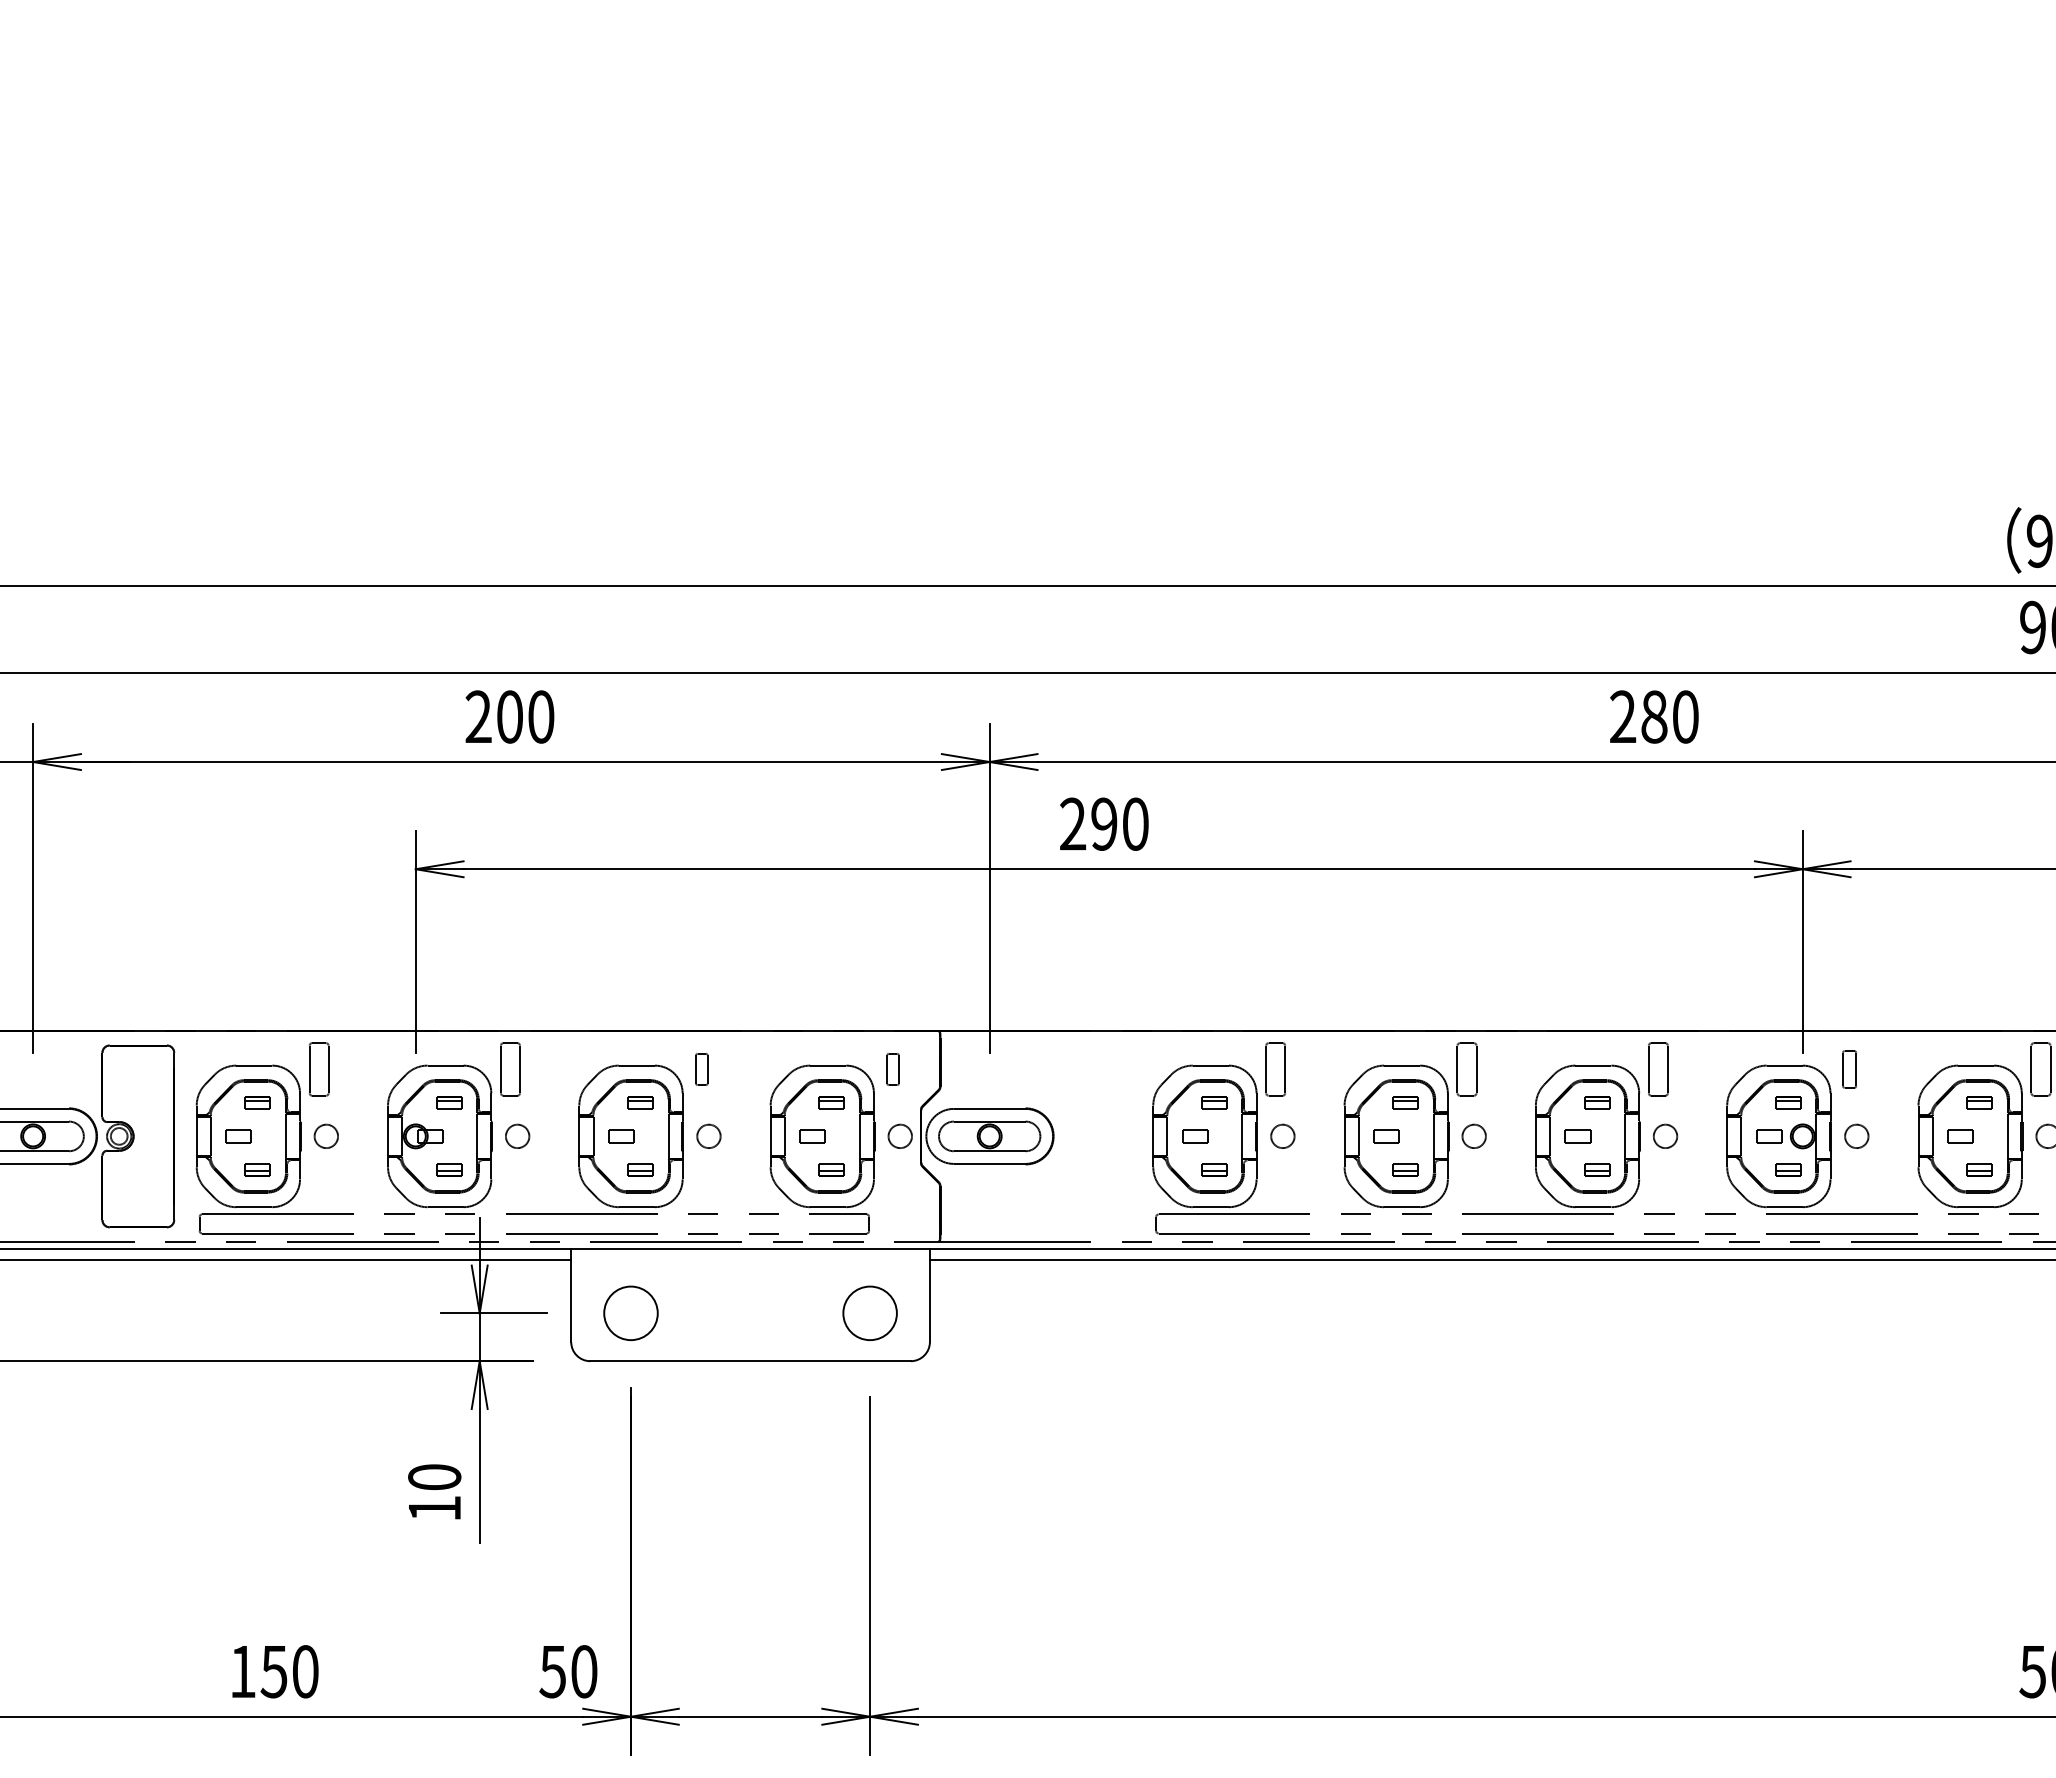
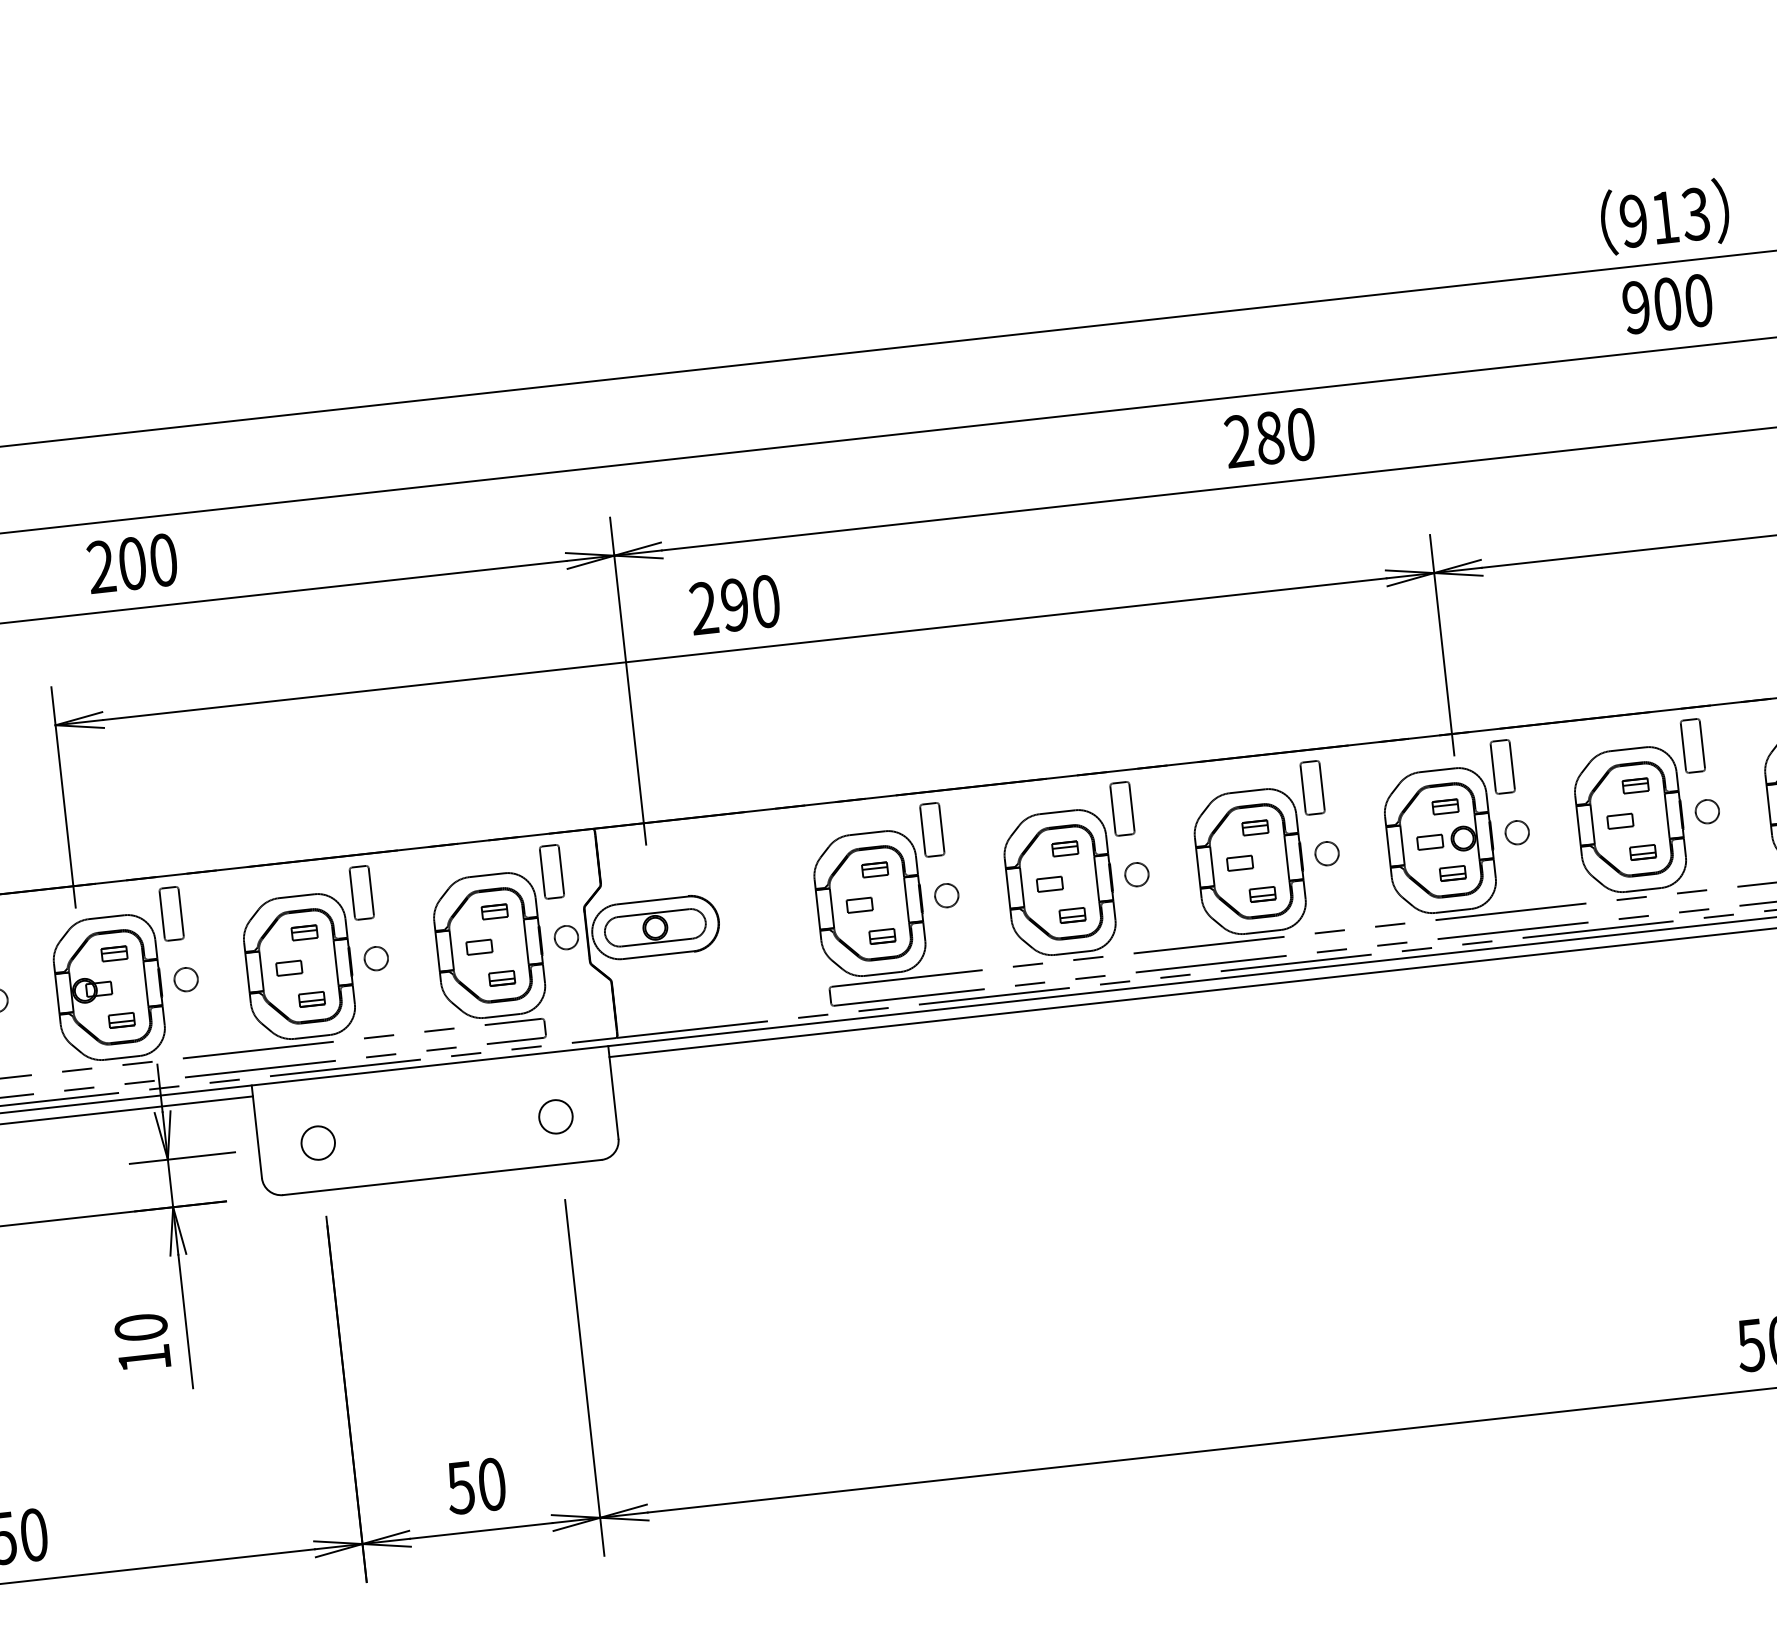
part: (701, 1069) -> (361, 892), size x1.67
part: (892, 1069) -> (551, 872), size x1.67
part: (1849, 1069) -> (1502, 766), size x1.43
circle: (630, 1313) -> (317, 1143), size x0.62
circle: (869, 1313) -> (555, 1117), size x0.62
text: (568, 1671) -> (476, 1485), moved

